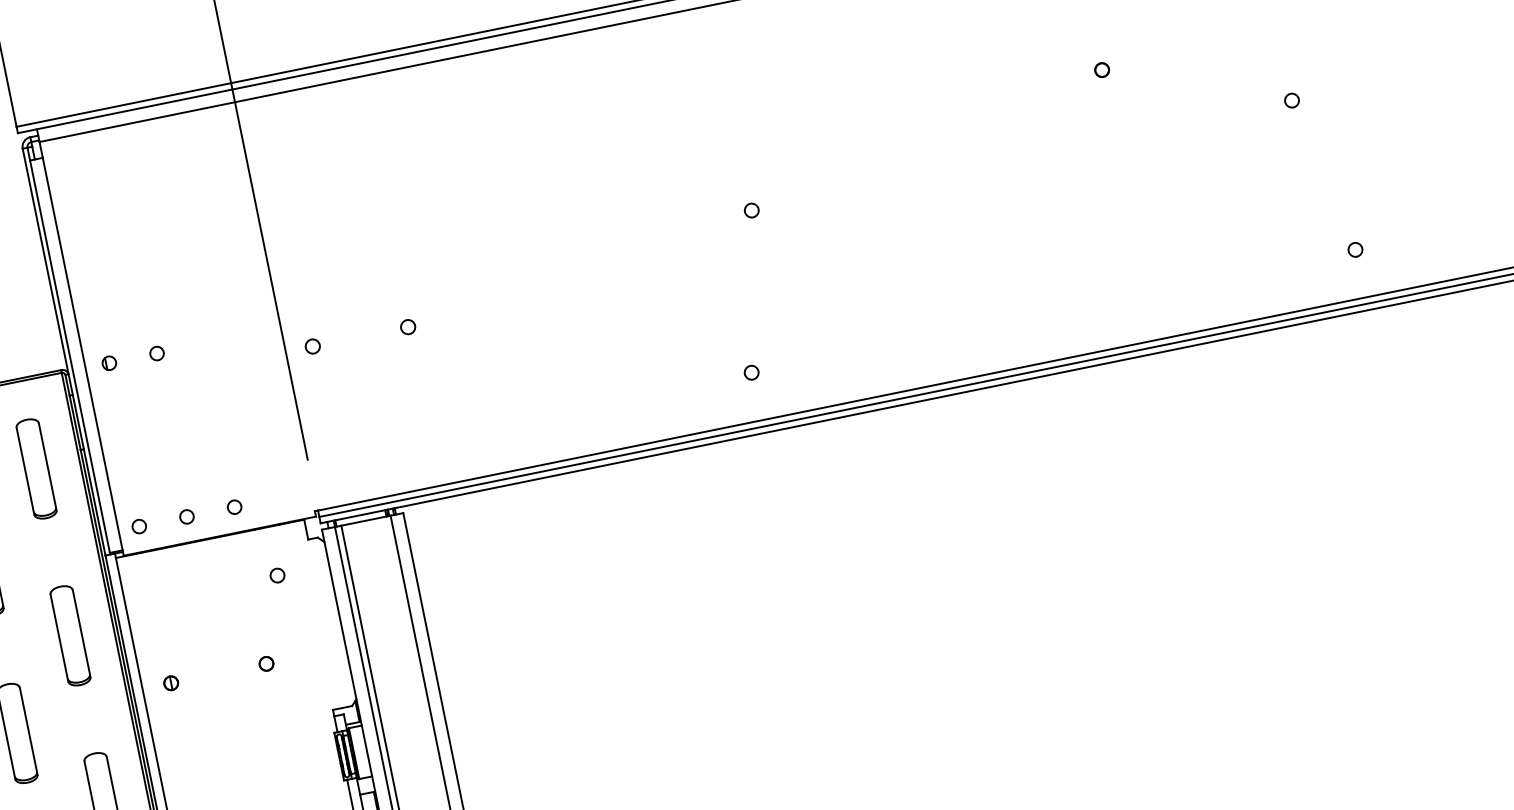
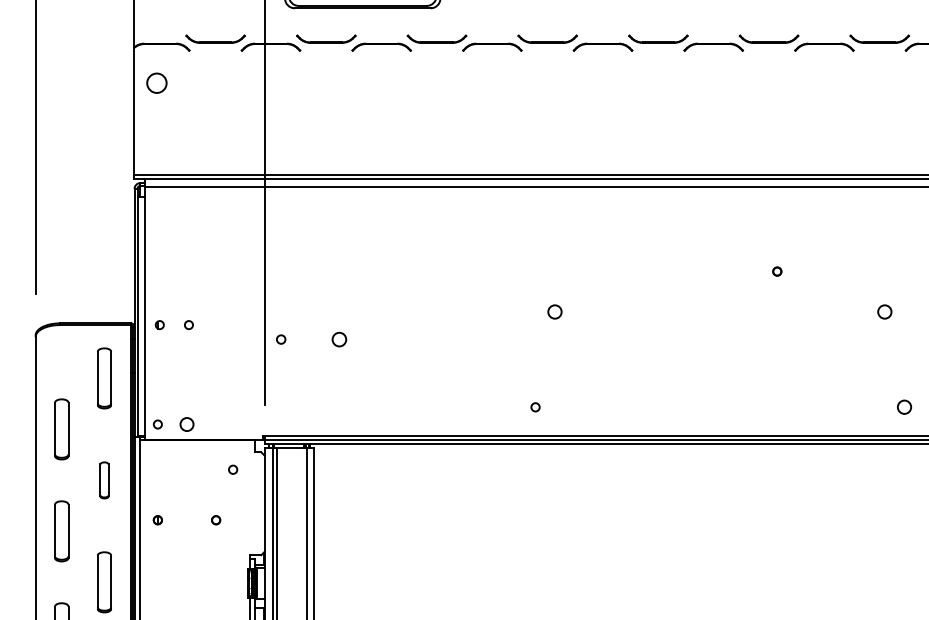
circle: (1292, 101) -> (885, 312), size x1.6
circle: (751, 211) -> (554, 312), size x1.6
circle: (1355, 250) -> (904, 407), size x1.6
circle: (408, 327) -> (339, 339), size x1.6
circle: (235, 507) -> (216, 424), removed
circle: (186, 517) -> (186, 424), size x1.6
part: (70, 636) -> (104, 480), size x0.6

